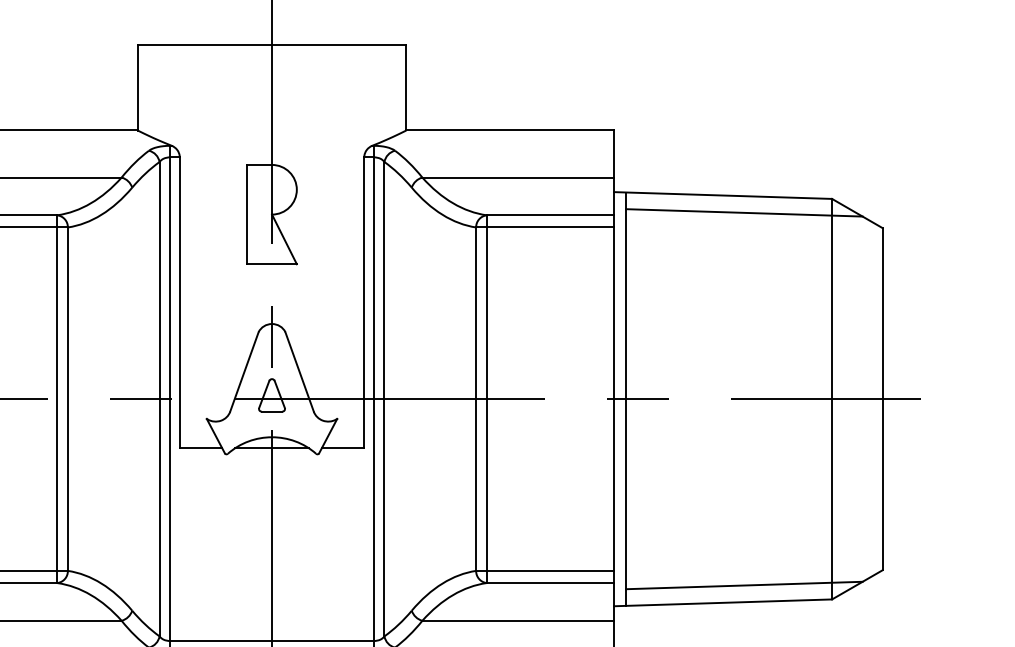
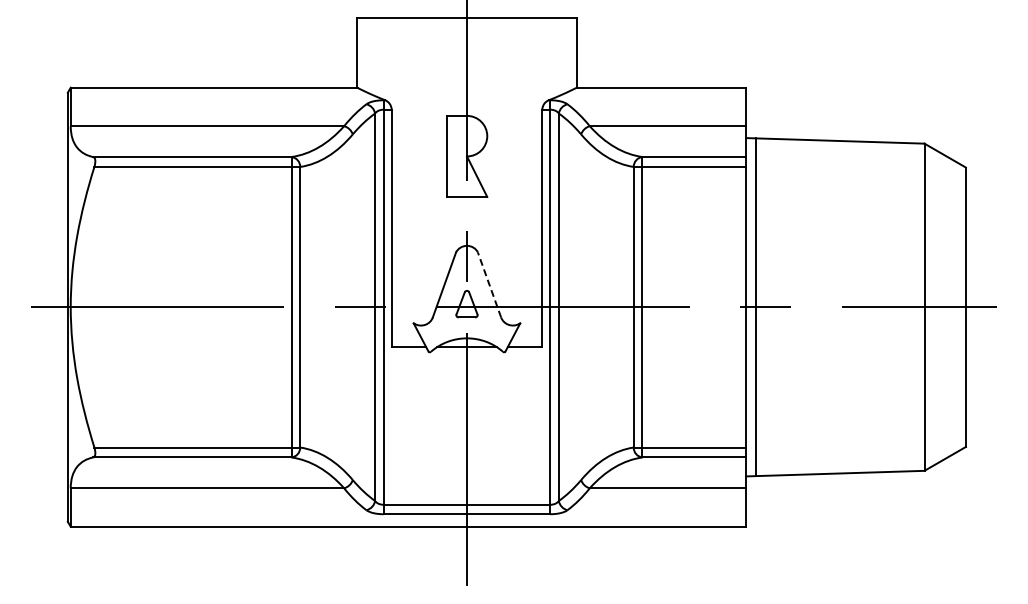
line: (743, 213) -> (852, 155), removed
line: (299, 371) -> (489, 284), solid -> dashed
line: (743, 585) -> (852, 459), removed

